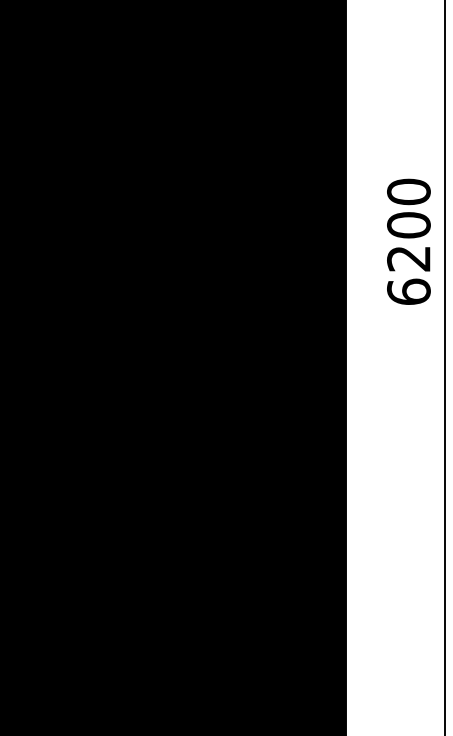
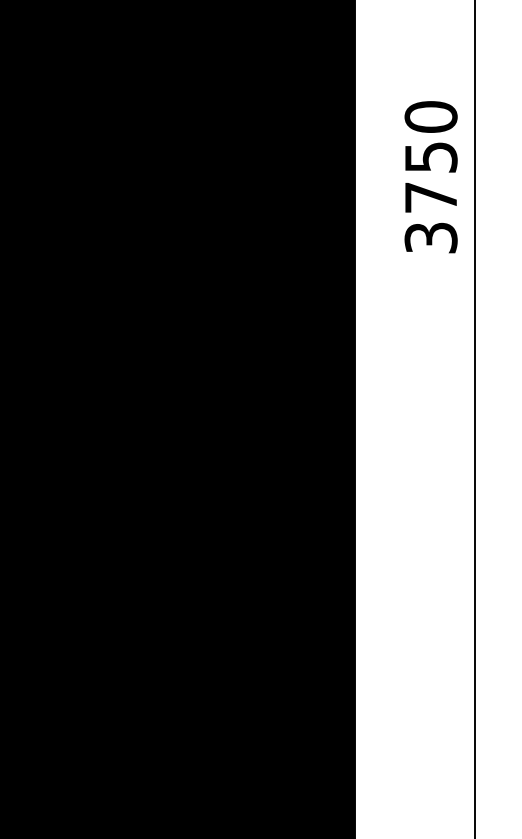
text: (408, 258) -> (430, 197), 6200 -> 3750

